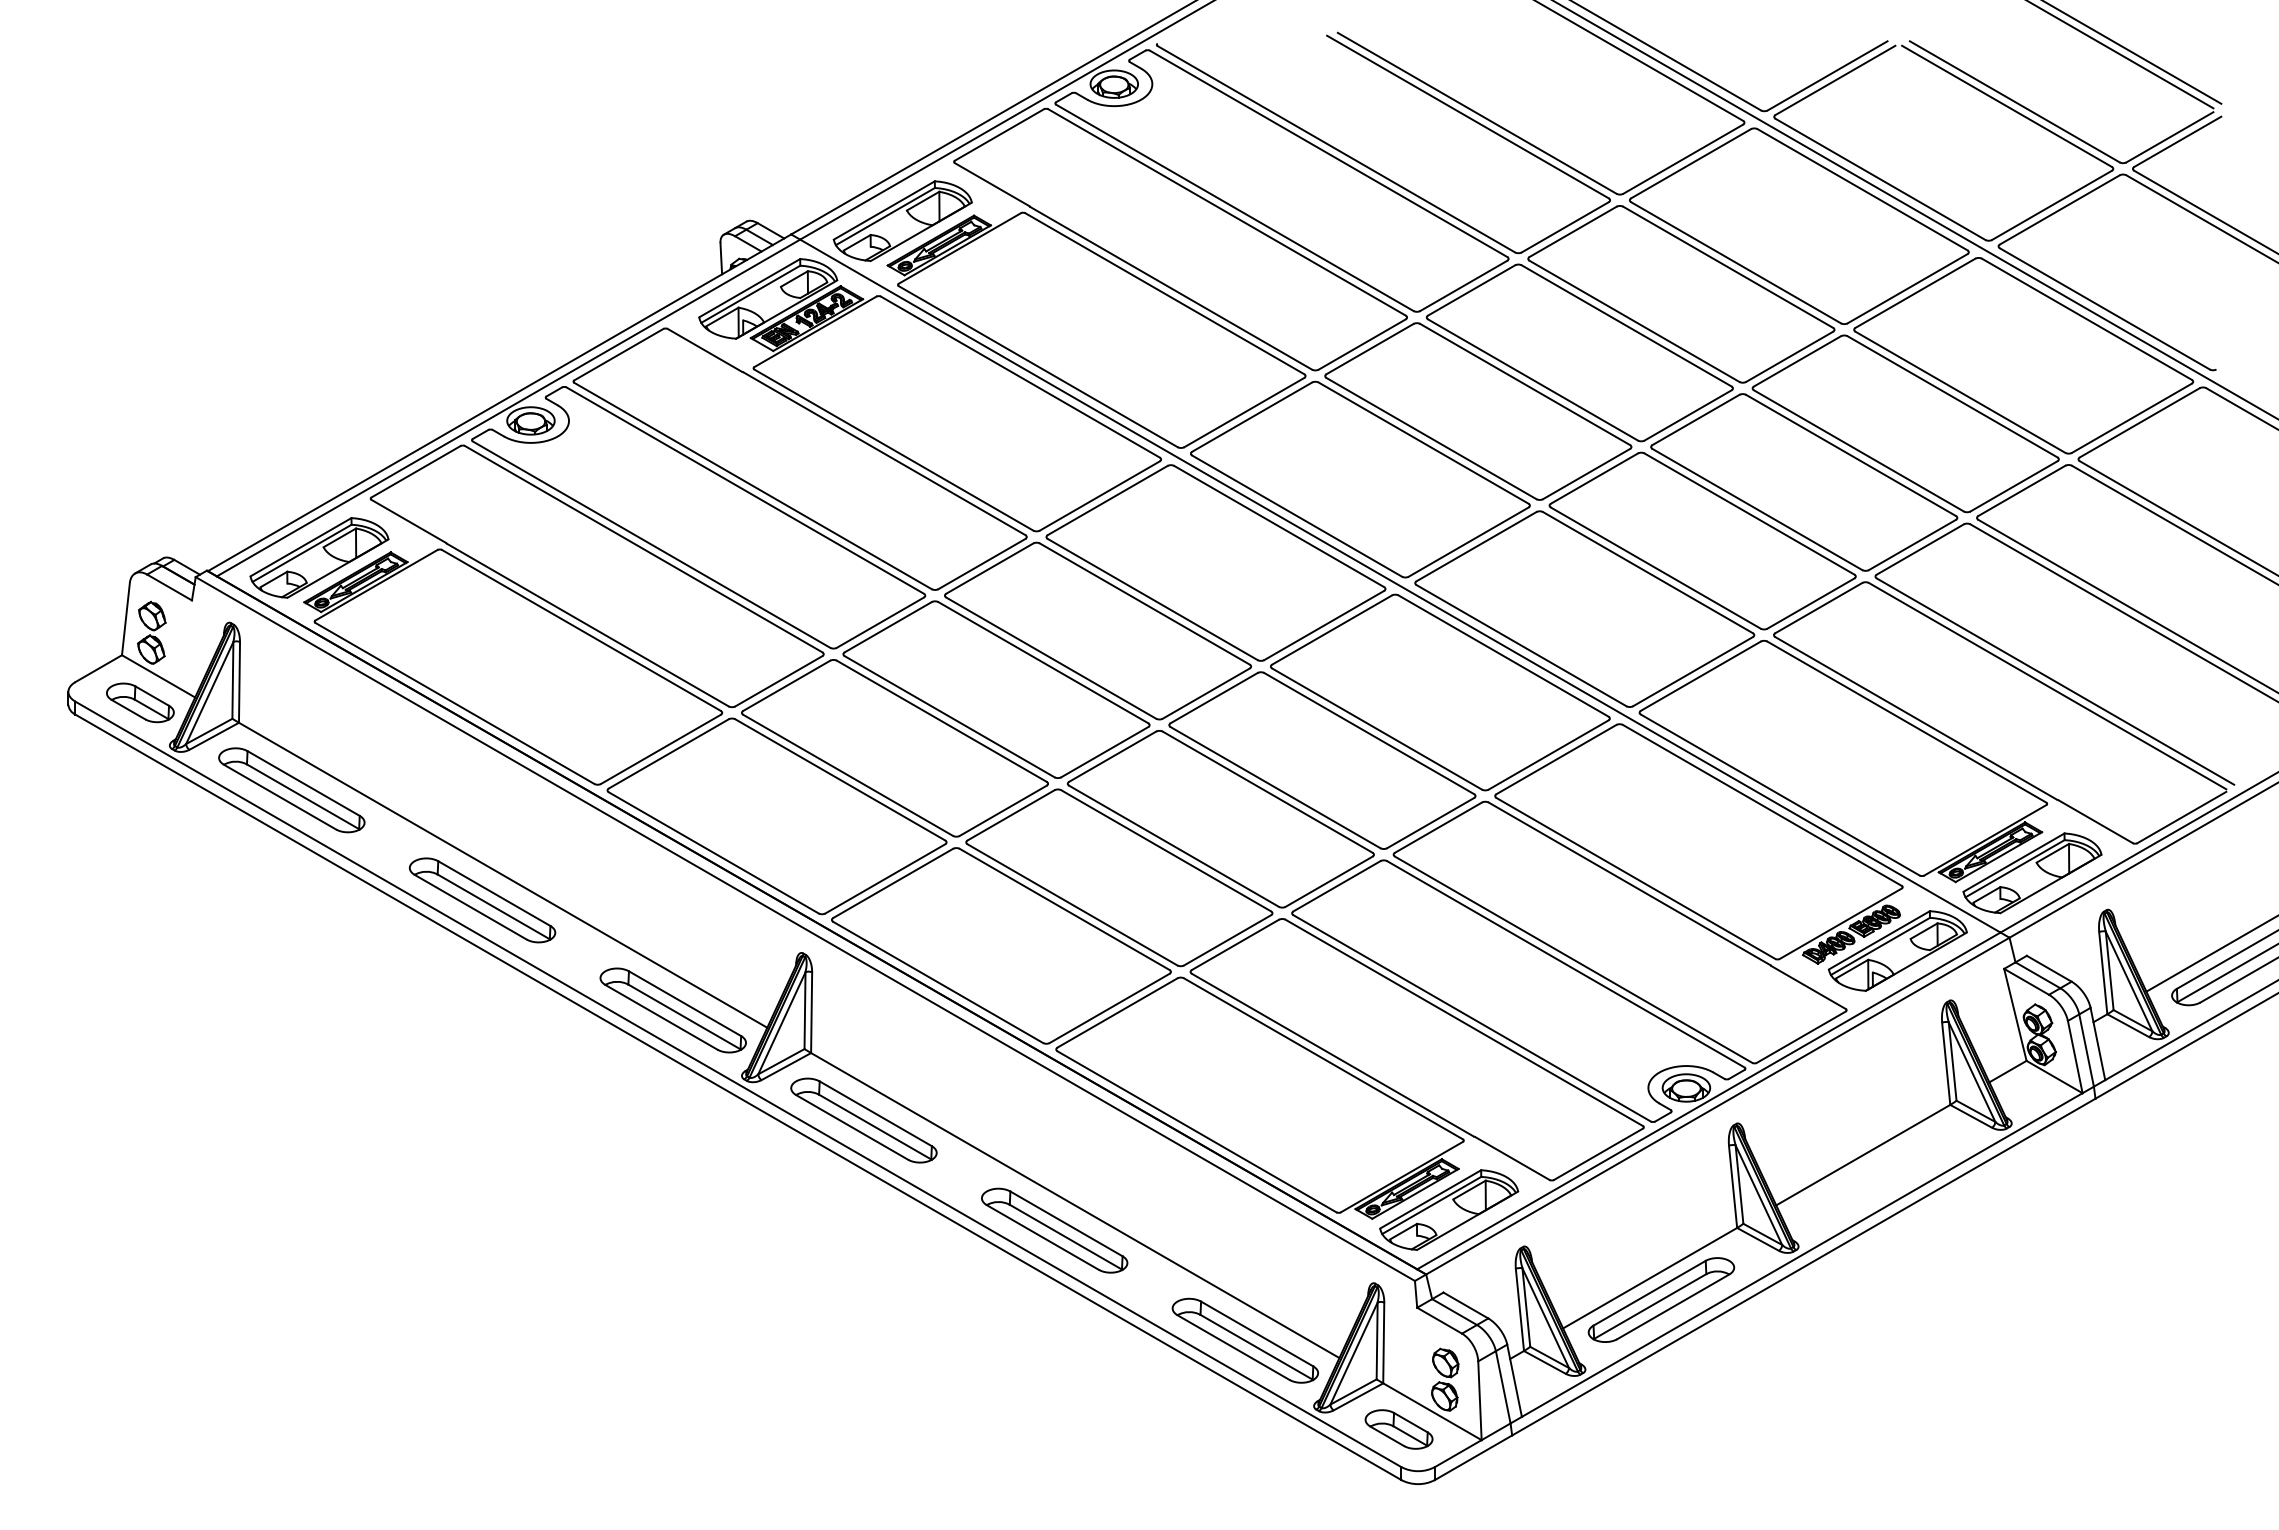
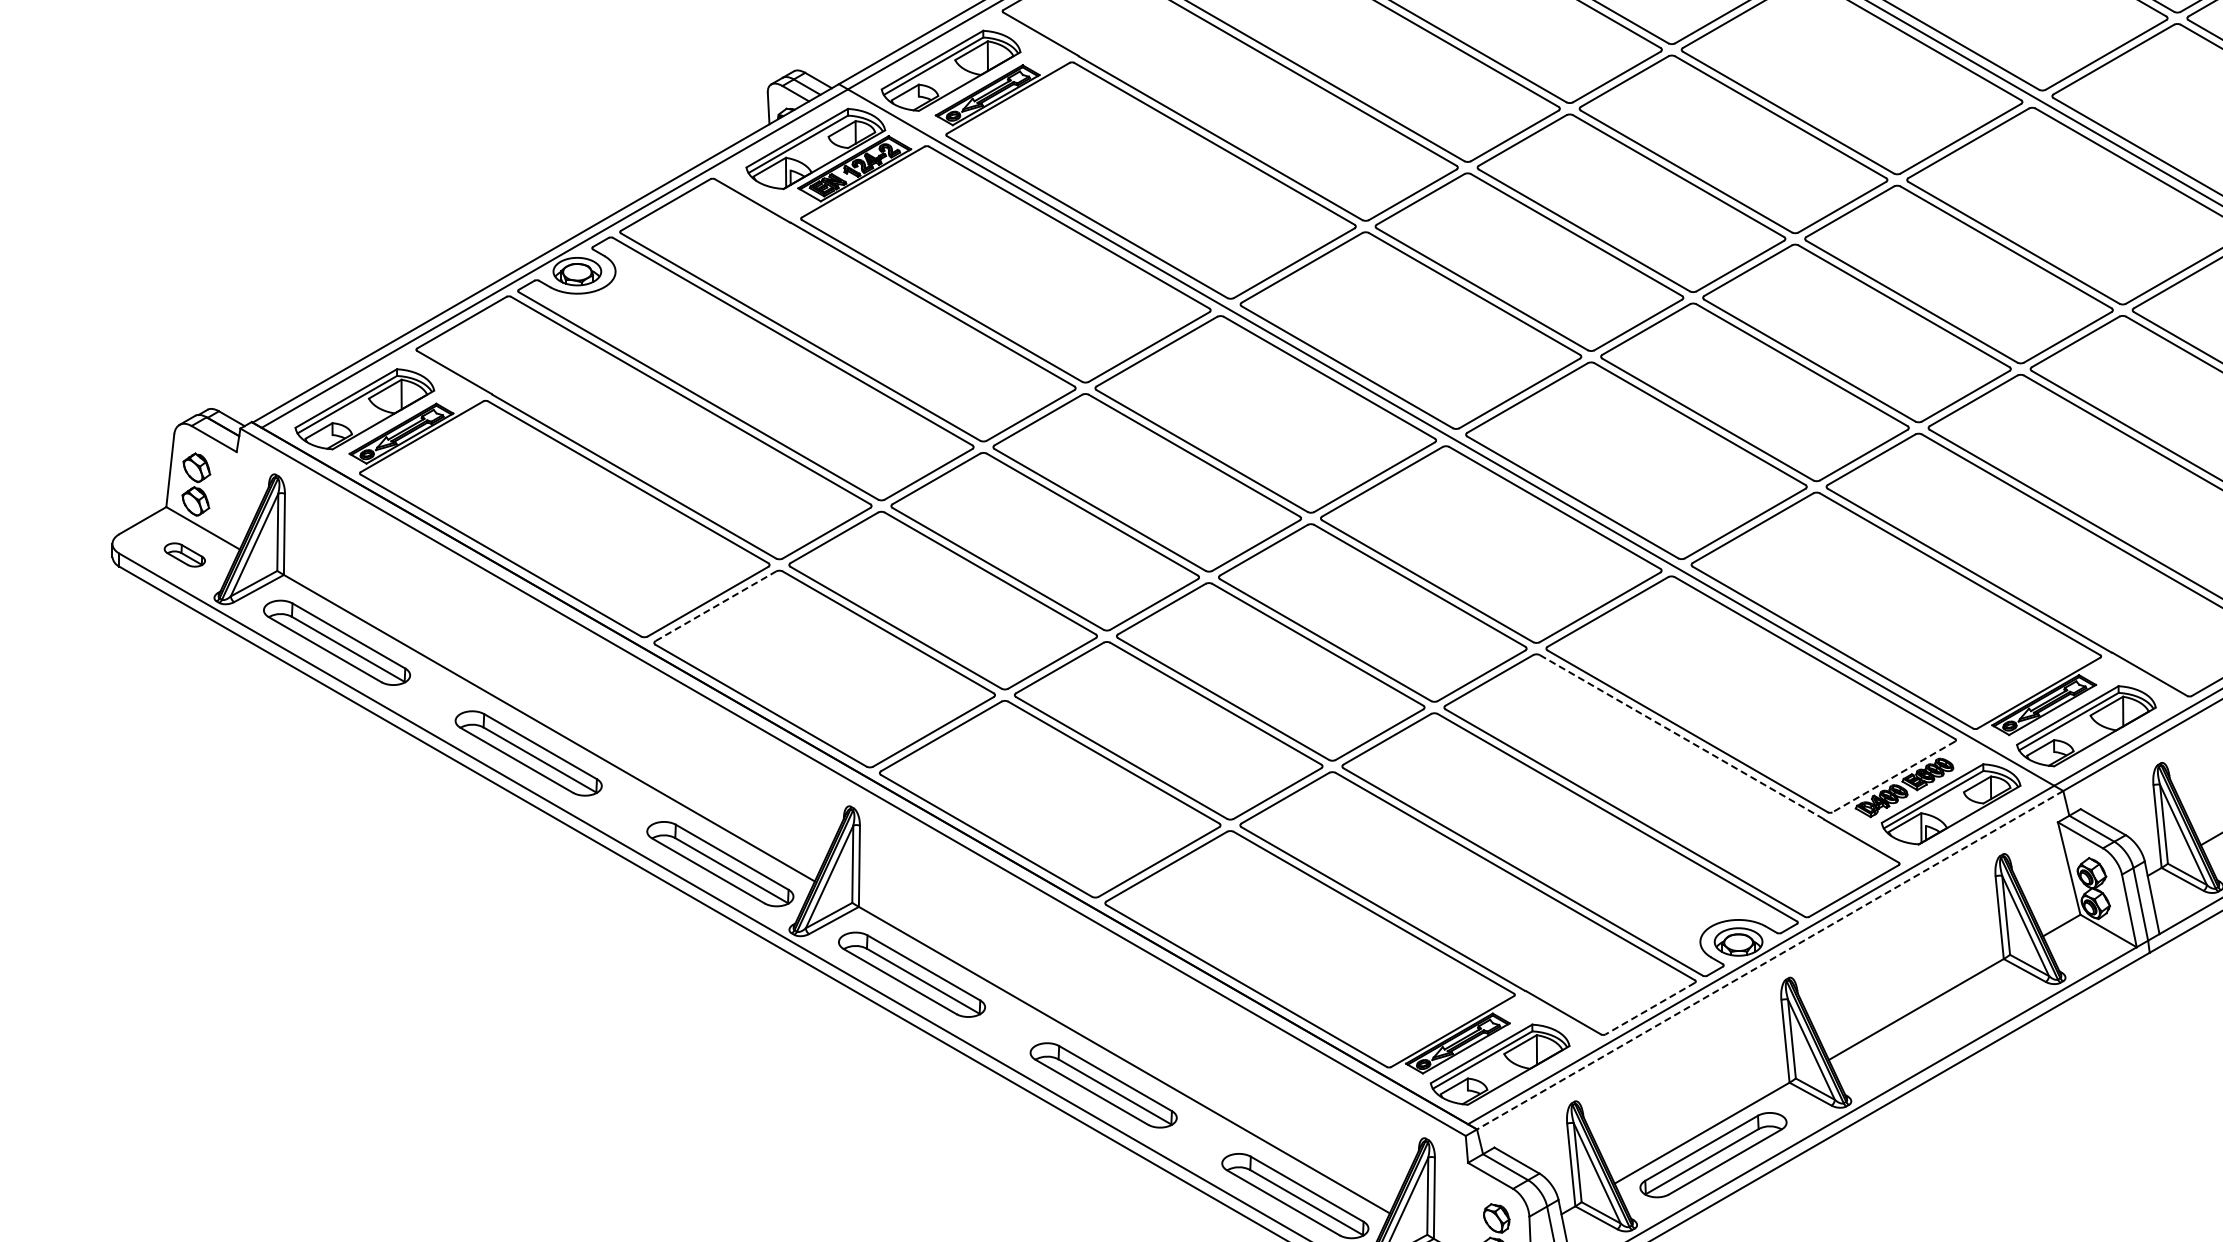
part: (140, 702) -> (184, 554), size x0.6
line: (669, 753) -> (716, 605), solid -> dashed
line: (1629, 883) -> (1681, 736), solid -> dashed
line: (1840, 924) -> (1893, 777), solid -> dashed
line: (1717, 1106) -> (1769, 960), solid -> dashed
line: (1598, 1154) -> (1650, 1008), solid -> dashed

